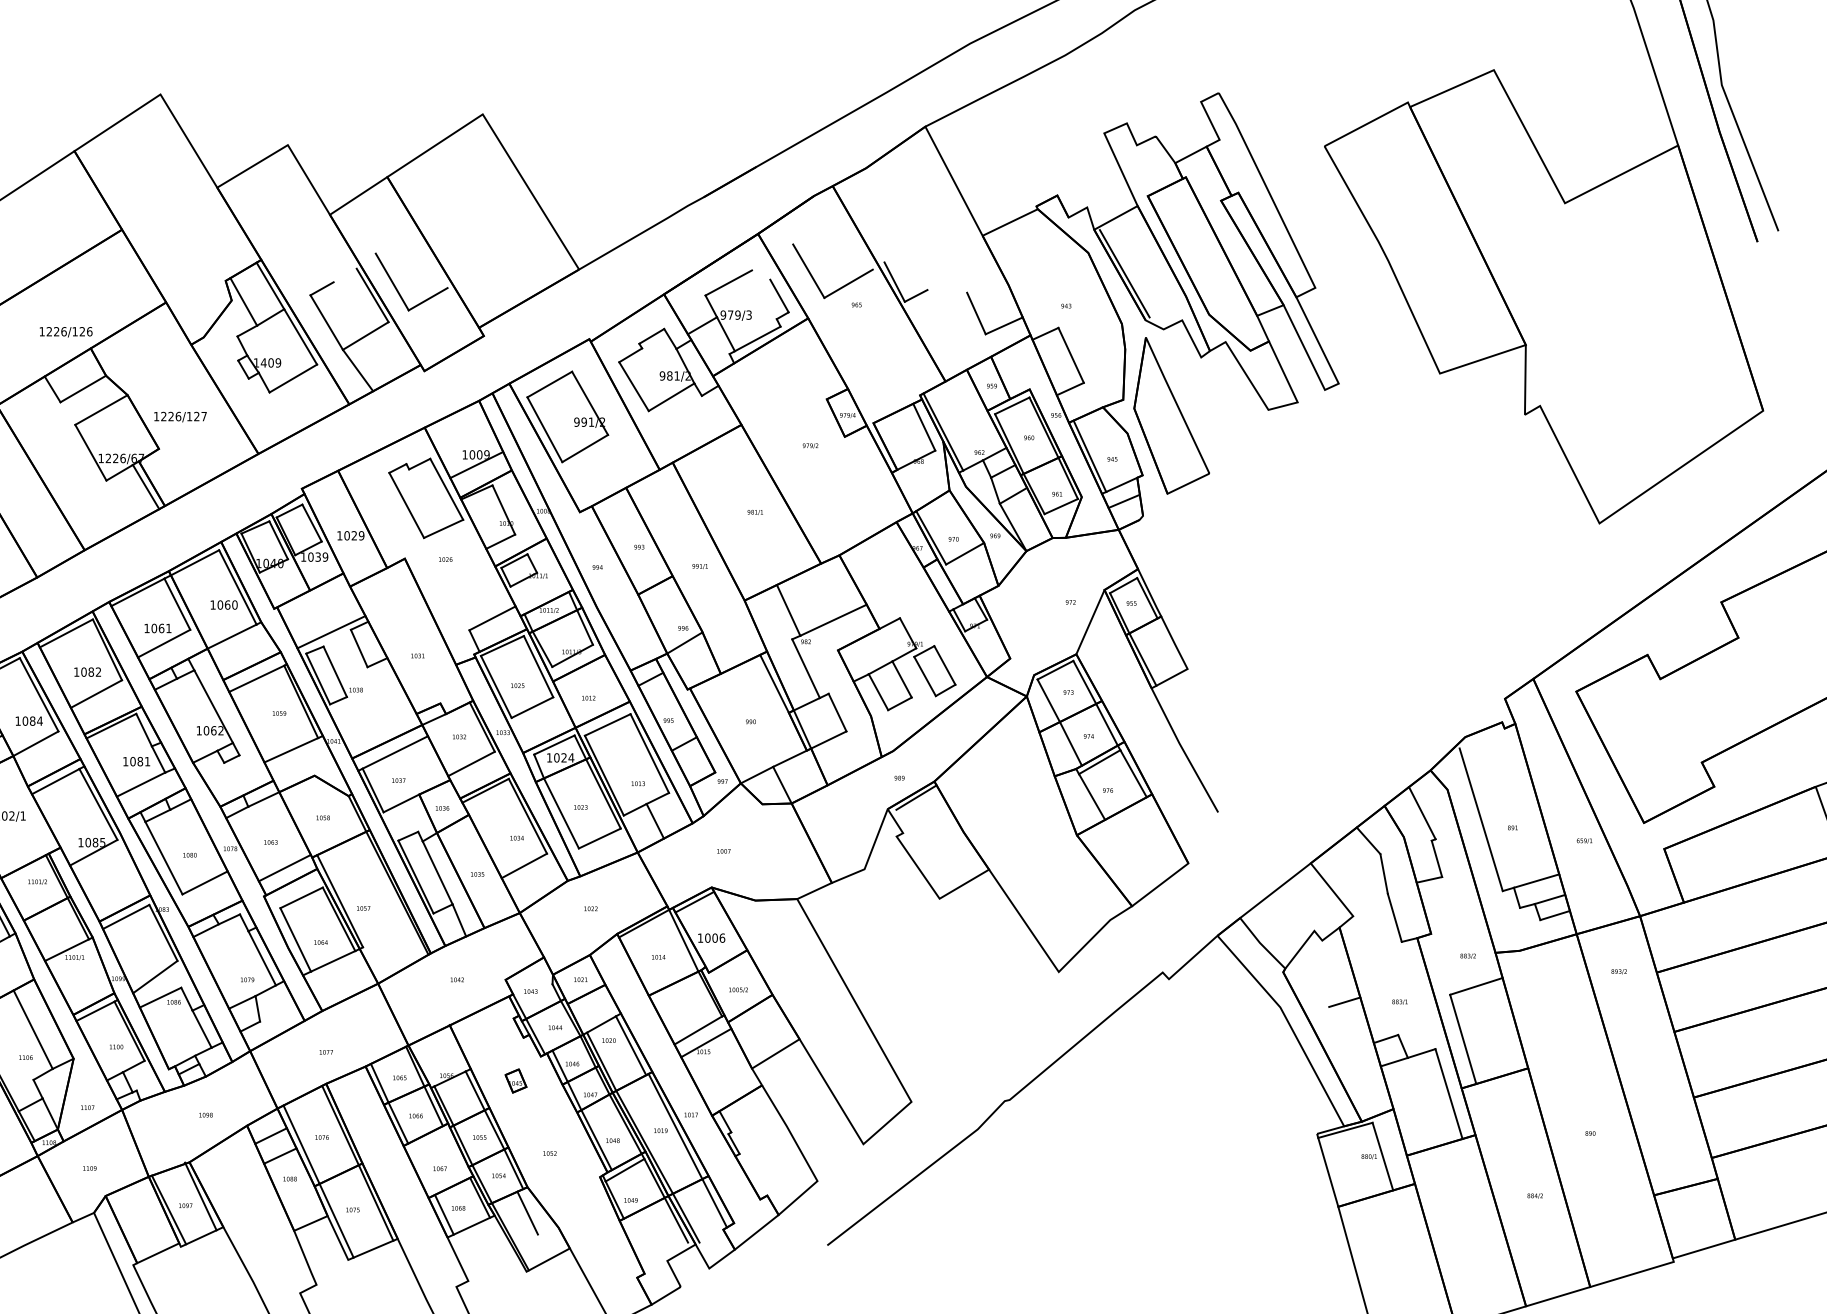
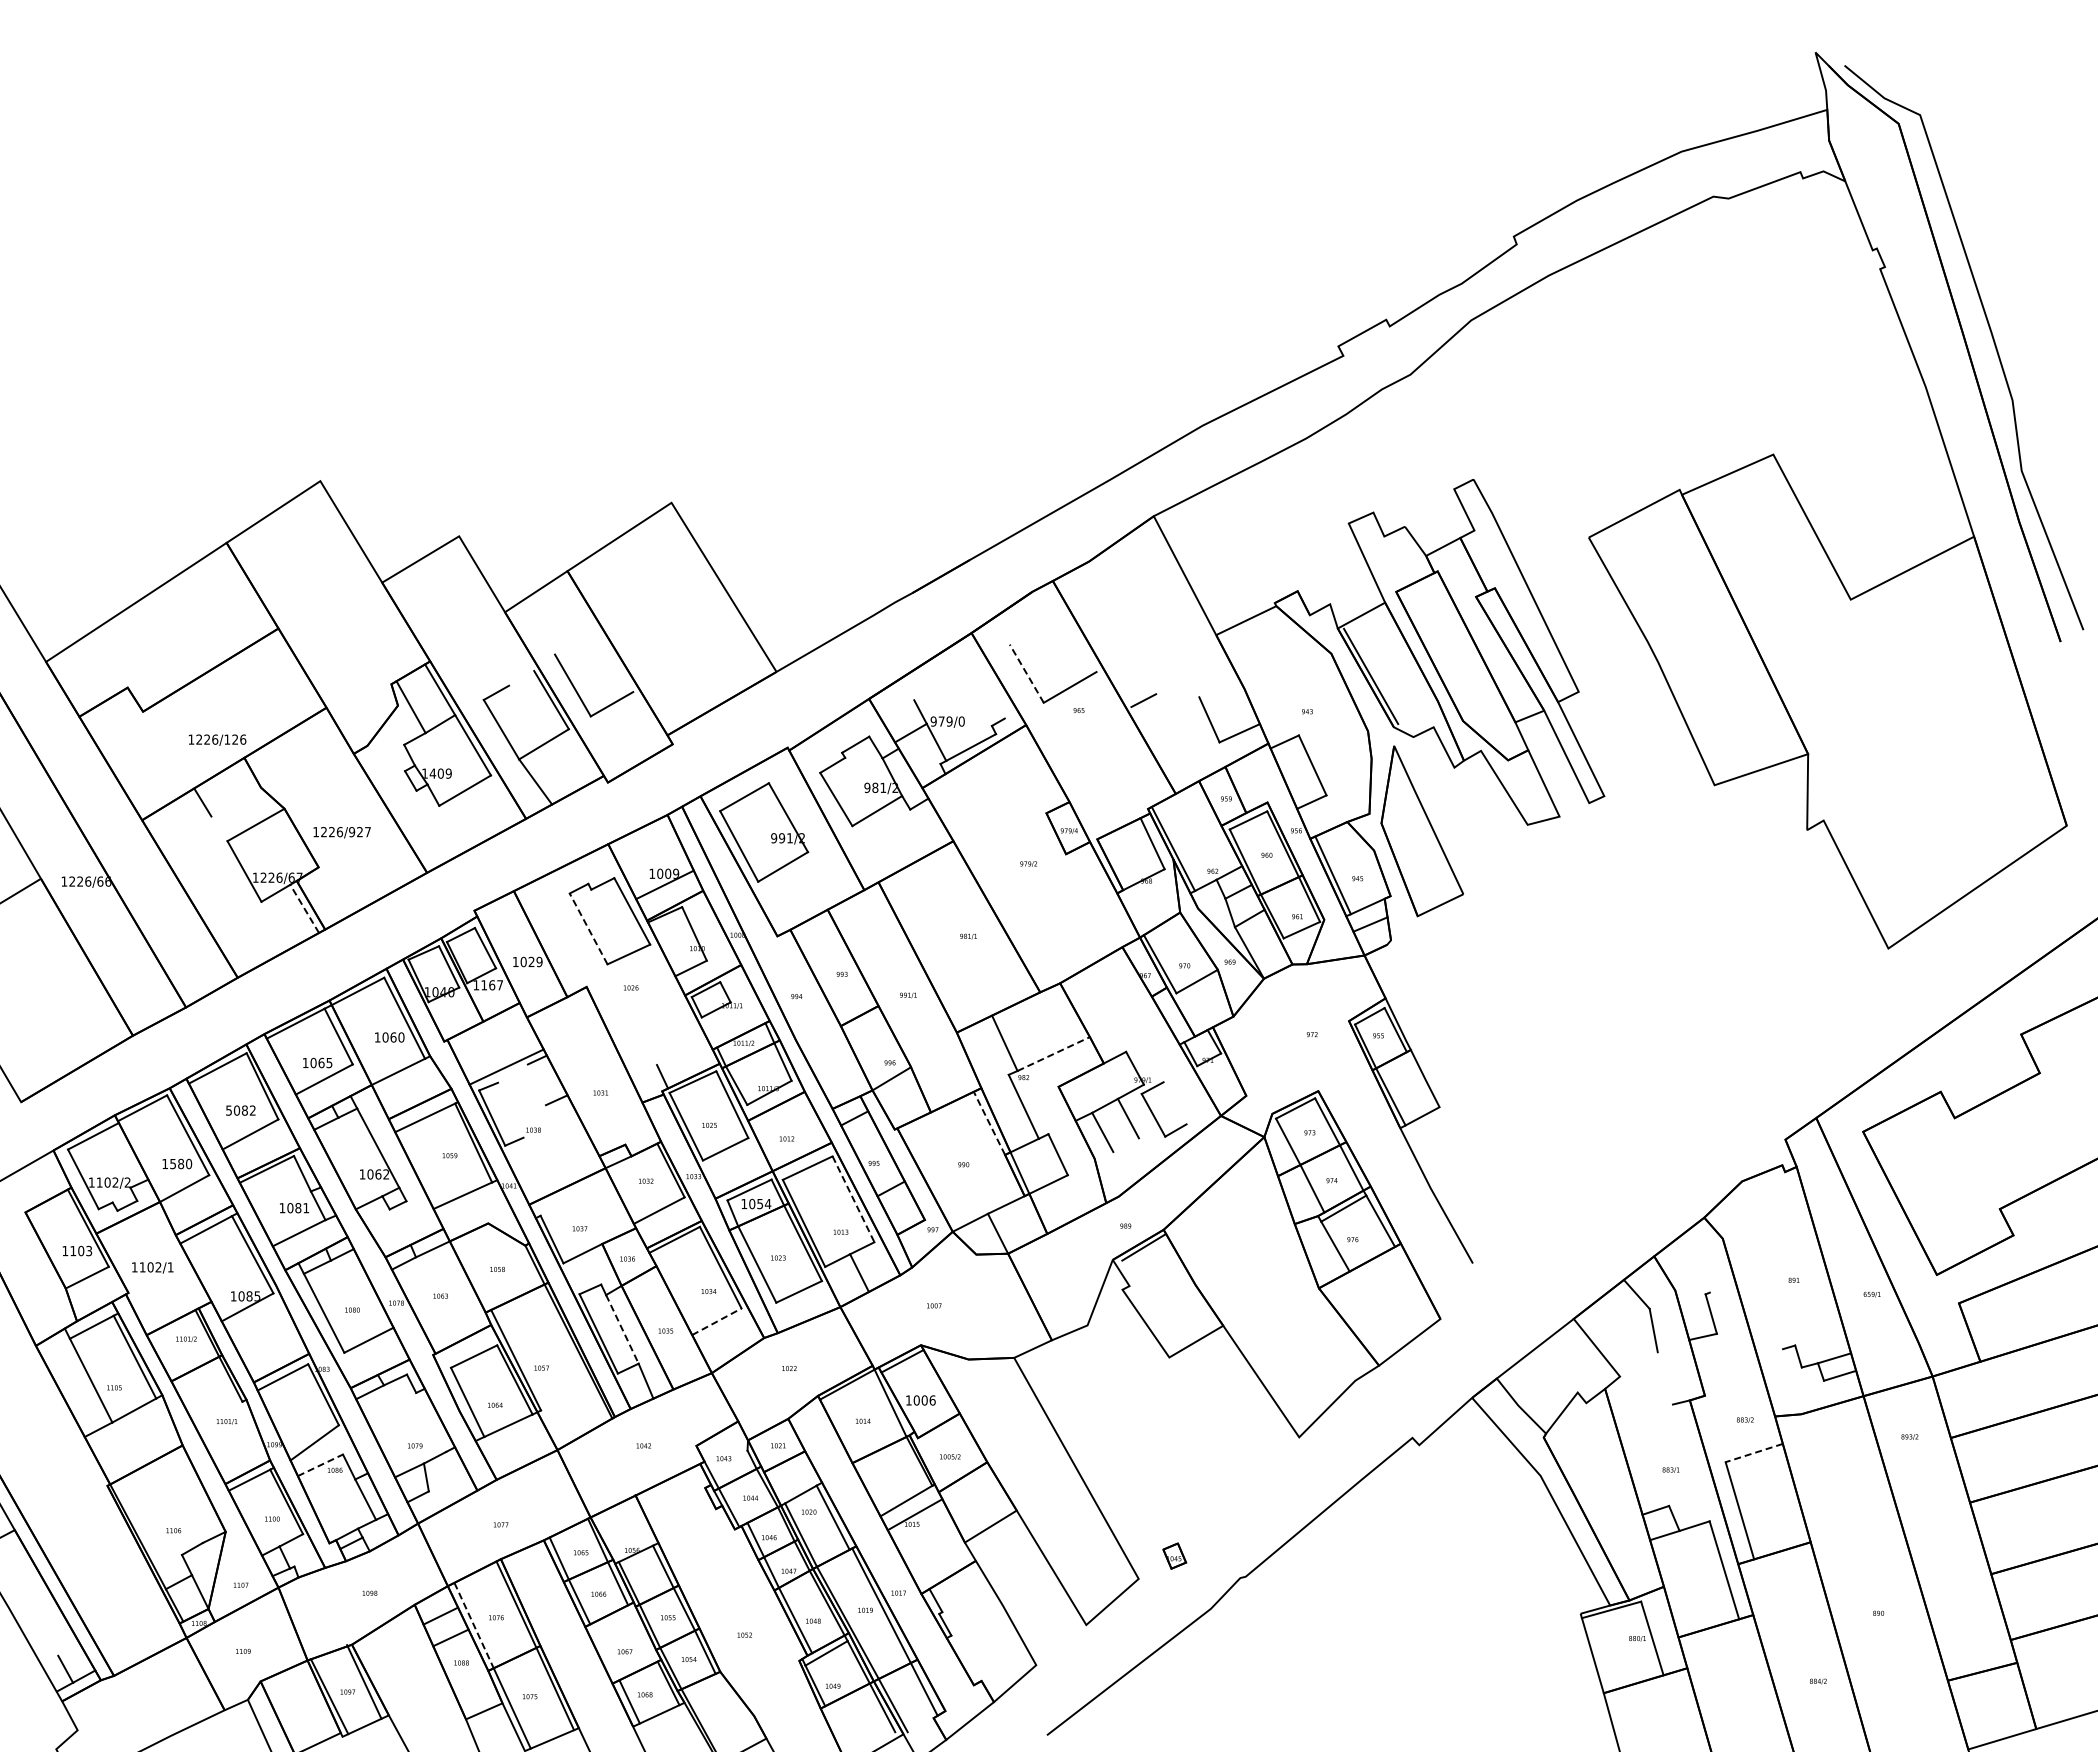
line: (808, 271) -> (1026, 673), solid -> dashed
line: (728, 282) -> (939, 686), removed
line: (894, 282) -> (1120, 685), removed
line: (779, 295) -> (994, 700), removed
text: (748, 315) -> (961, 721), 979/3 -> 979/0
line: (83, 388) -> (236, 801), removed
text: (190, 416) -> (352, 832), 1226/127 -> 1226/927
line: (145, 486) -> (304, 908), solid -> dashed
line: (406, 505) -> (588, 928), solid -> dashed
text: (318, 557) -> (492, 985), 1039 -> 1167
line: (492, 617) -> (682, 1051), removed
line: (833, 620) -> (1053, 1054), solid -> dashed
line: (1090, 622) -> (1333, 1056), removed
text: (168, 628) -> (329, 1063), 1061 -> 1065
line: (358, 648) -> (536, 1084), removed
line: (944, 665) -> (1174, 1103), removed
line: (335, 671) -> (510, 1109), removed
text: (76, 672) -> (228, 1110), 1082 -> 5082
line: (774, 683) -> (989, 1122), solid -> dashed
line: (899, 704) -> (1125, 1145), removed
text: (33, 720) -> (181, 1163), 1084 -> 1580
line: (394, 751) -> (575, 1197), removed
line: (649, 753) -> (853, 1199), solid -> dashed
text: (563, 757) -> (759, 1203), 1024 -> 1054
line: (1421, 812) -> (1694, 1263), removed
line: (1481, 819) -> (1759, 1271), removed
line: (524, 865) -> (717, 1321), solid -> dashed
line: (284, 867) -> (455, 1323), removed
line: (437, 873) -> (622, 1329), solid -> dashed
line: (1536, 880) -> (1819, 1337), removed
line: (1394, 918) -> (1664, 1378), removed
line: (67, 950) -> (218, 1413), removed
line: (262, 957) -> (431, 1421), removed
line: (1475, 986) -> (1753, 1453), solid -> dashed
line: (160, 997) -> (320, 1465), solid -> dashed
line: (1344, 1002) -> (1610, 1470), removed
line: (33, 1029) -> (181, 1499), removed
part: (515, 1080) -> (1174, 1555), moved
line: (301, 1145) -> (474, 1626), solid -> dashed
line: (527, 1212) -> (720, 1699), removed

